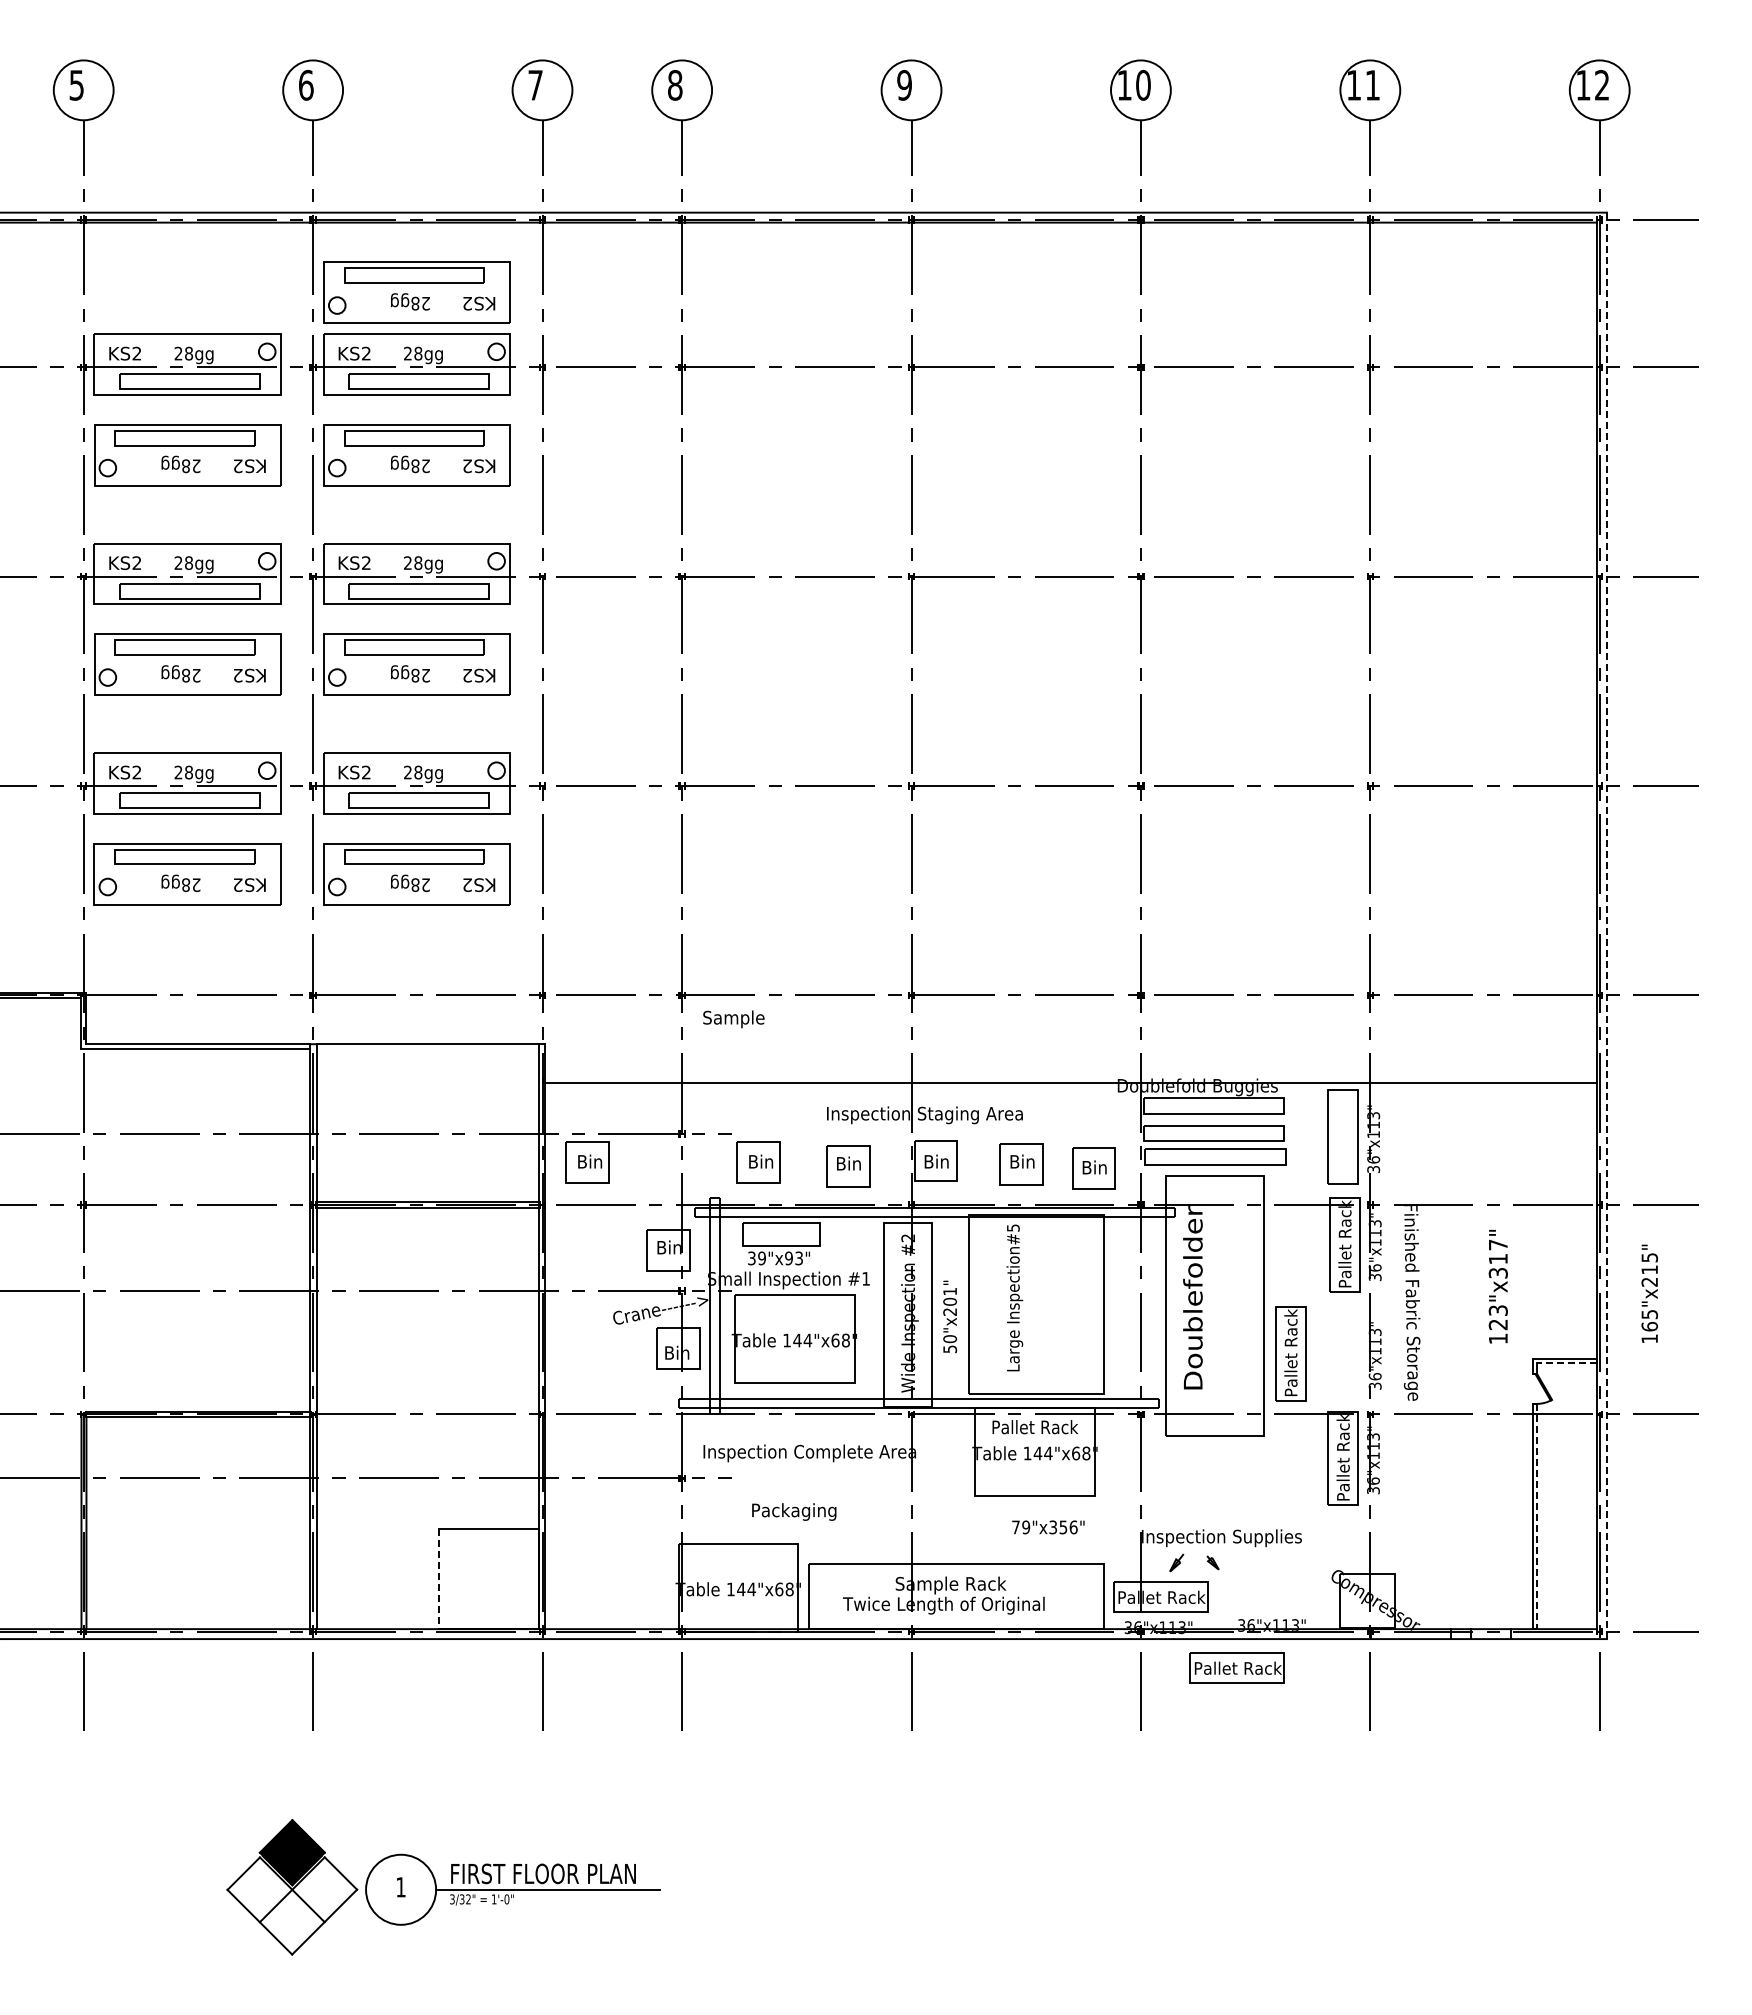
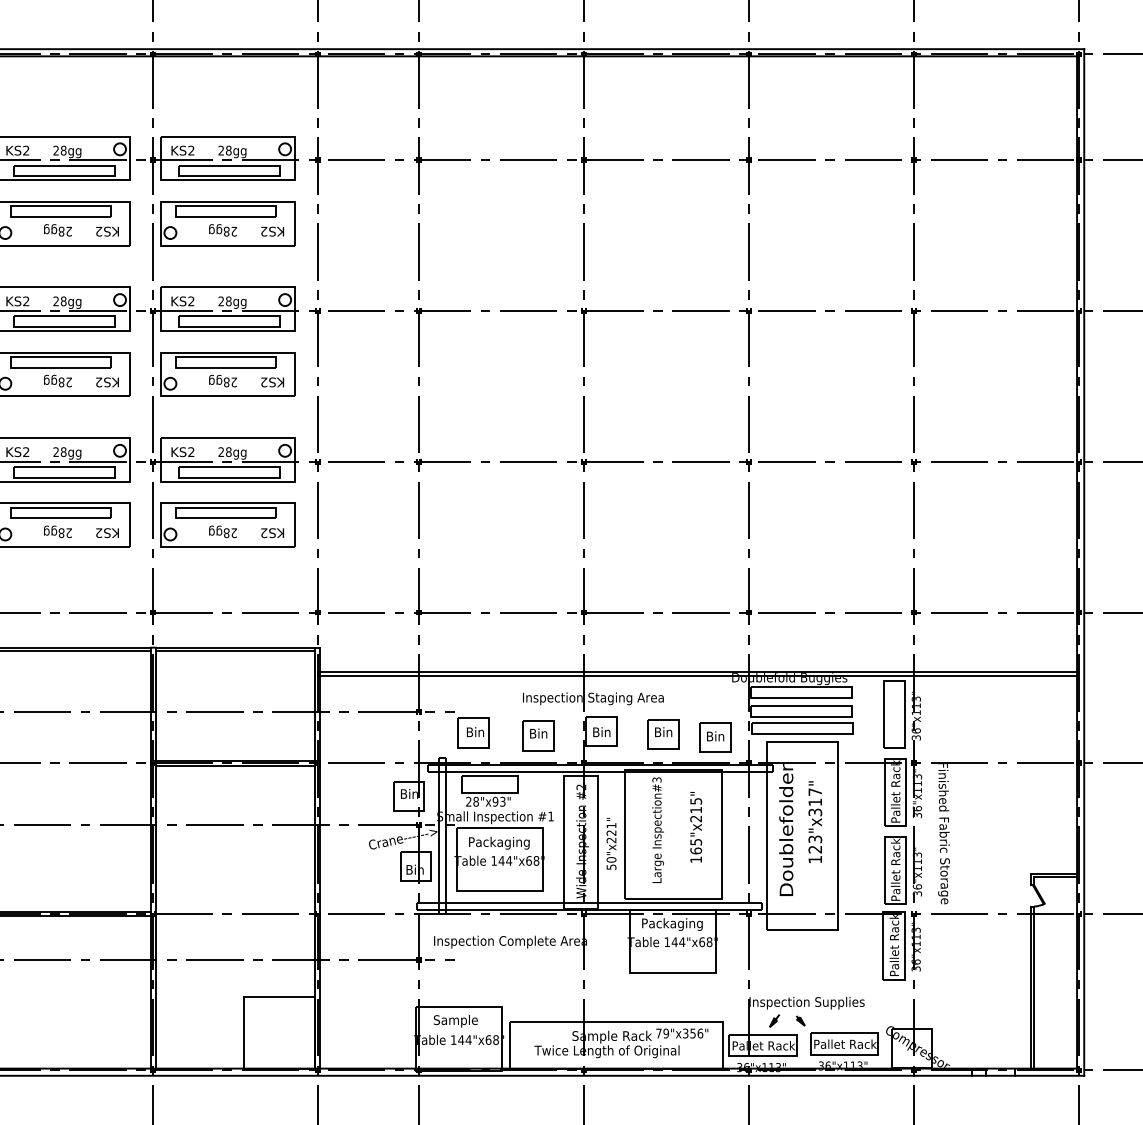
part: (416, 292) -> (227, 106), removed
line: (1606, 926) -> (1083, 562), dashed -> solid
text: (733, 1019) -> (455, 1021), moved
line: (427, 1049) -> (235, 651), added
line: (1070, 1078) -> (698, 672), added
part: (587, 1162) -> (350, 732), removed
text: (1012, 1227) -> (656, 779), Inspection#5 -> Inspection#3
text: (756, 1258) -> (472, 801), 39"x93" -> 28"x93"
text: (1497, 1286) -> (814, 822), moved
text: (1649, 1293) -> (695, 827), moved
text: (950, 1301) -> (611, 832), 50"x201" -> 50"x221"
part: (1290, 1353) -> (895, 870), moved
line: (1567, 1363) -> (1055, 877), dashed -> solid
text: (1035, 1428) -> (672, 924), Pallet Rack -> Packaging
text: (794, 1511) -> (499, 842), moved
line: (1537, 1516) -> (1034, 987), dashed -> solid
text: (1048, 1527) -> (682, 1033), moved
line: (438, 1579) -> (243, 1032), dashed -> solid
part: (1236, 1667) -> (844, 1043), moved

